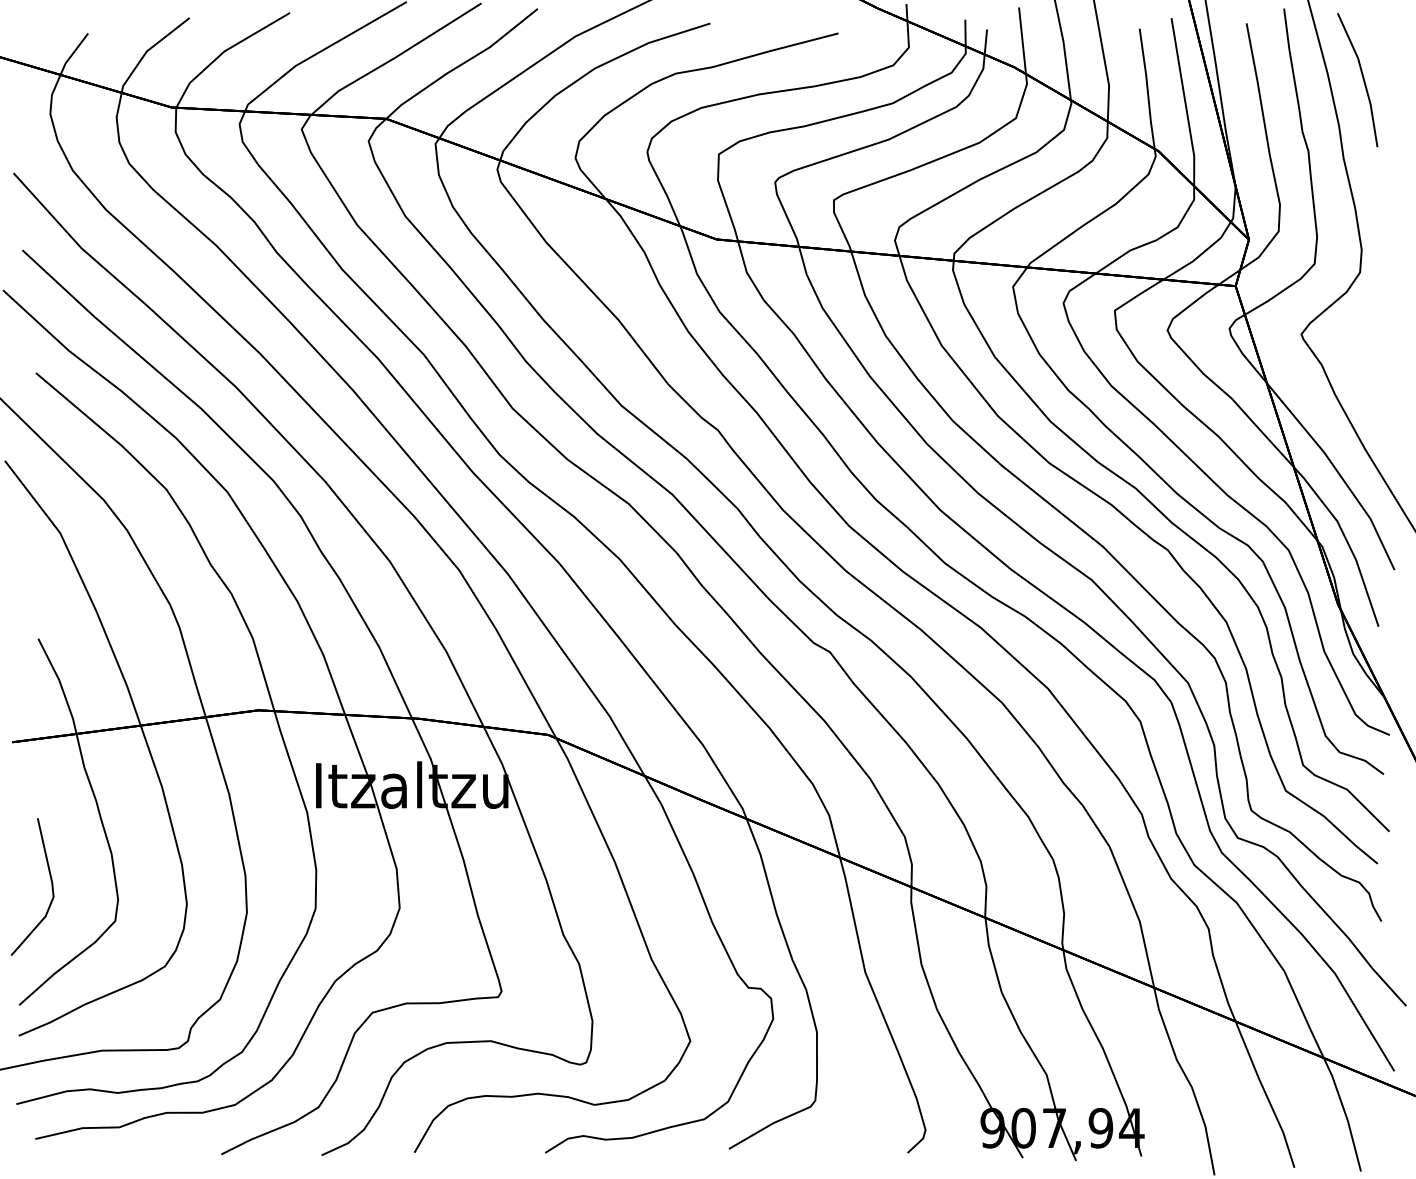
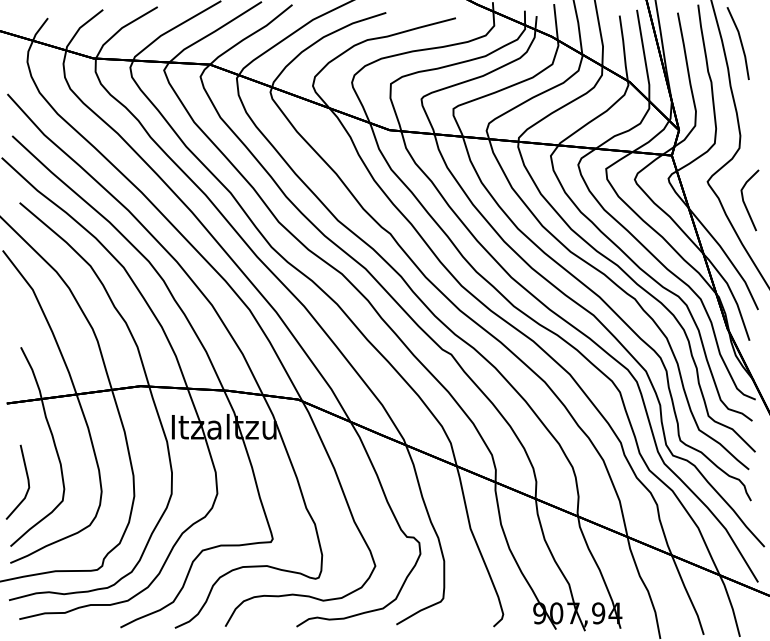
line: (1369, 368) -> (744, 200), added

